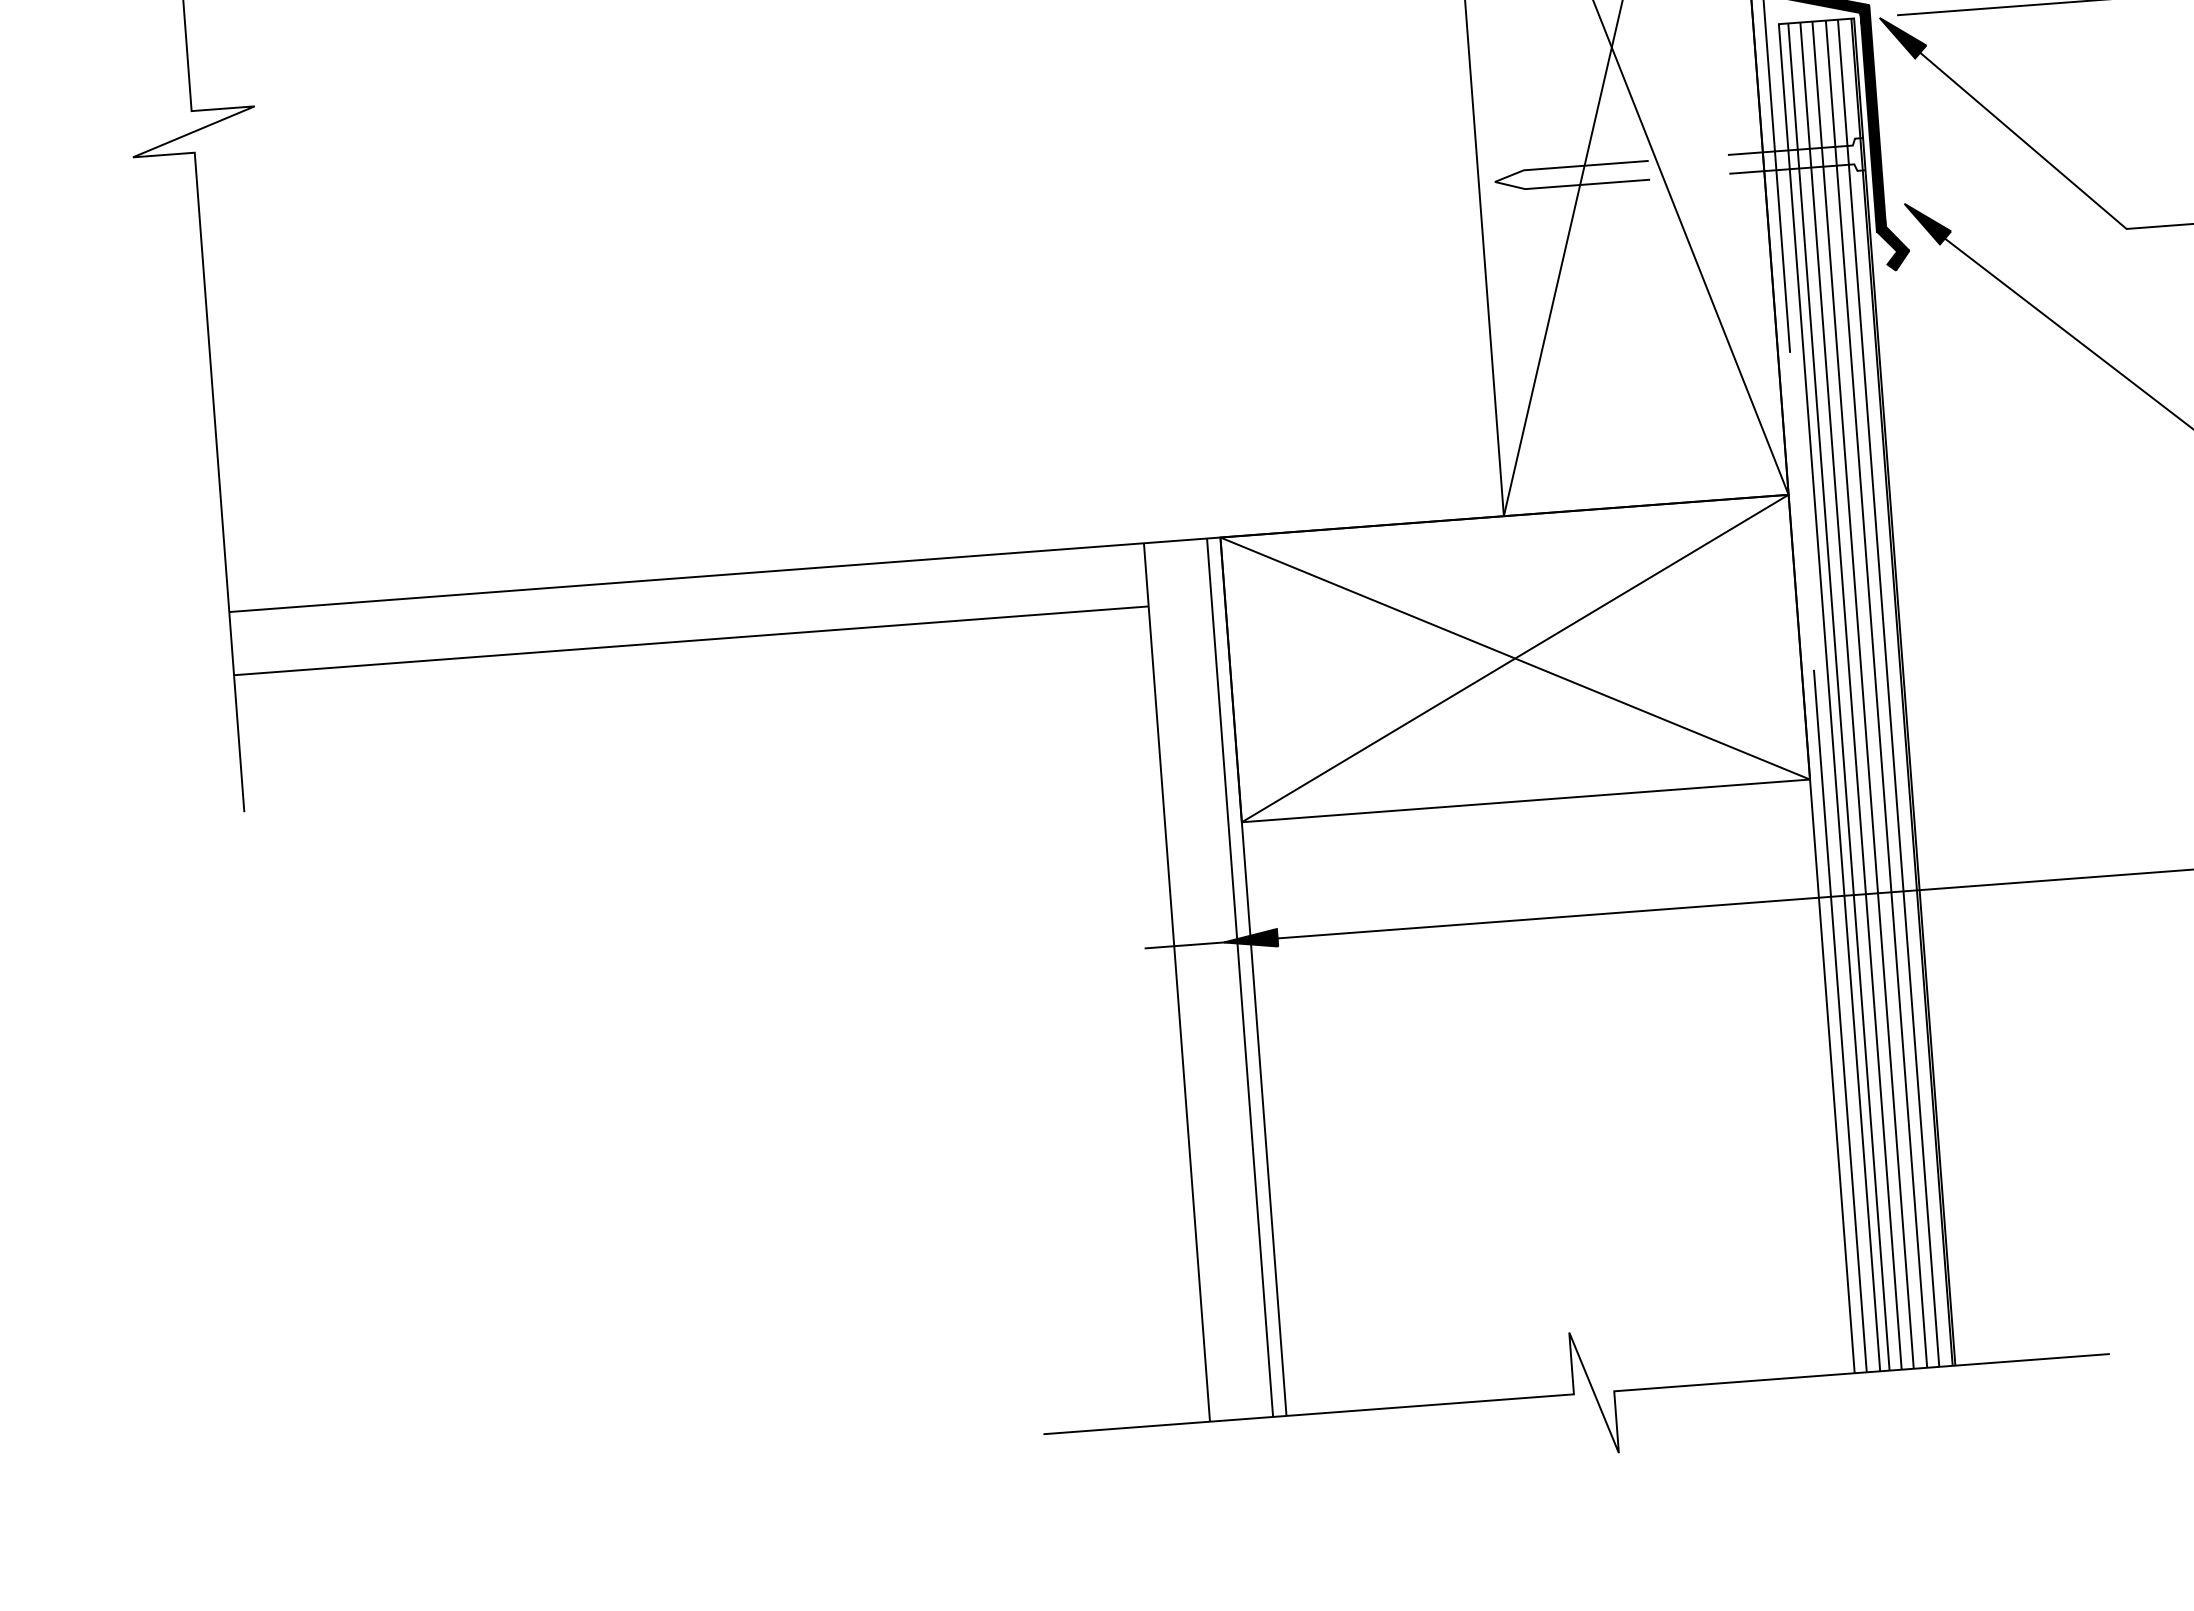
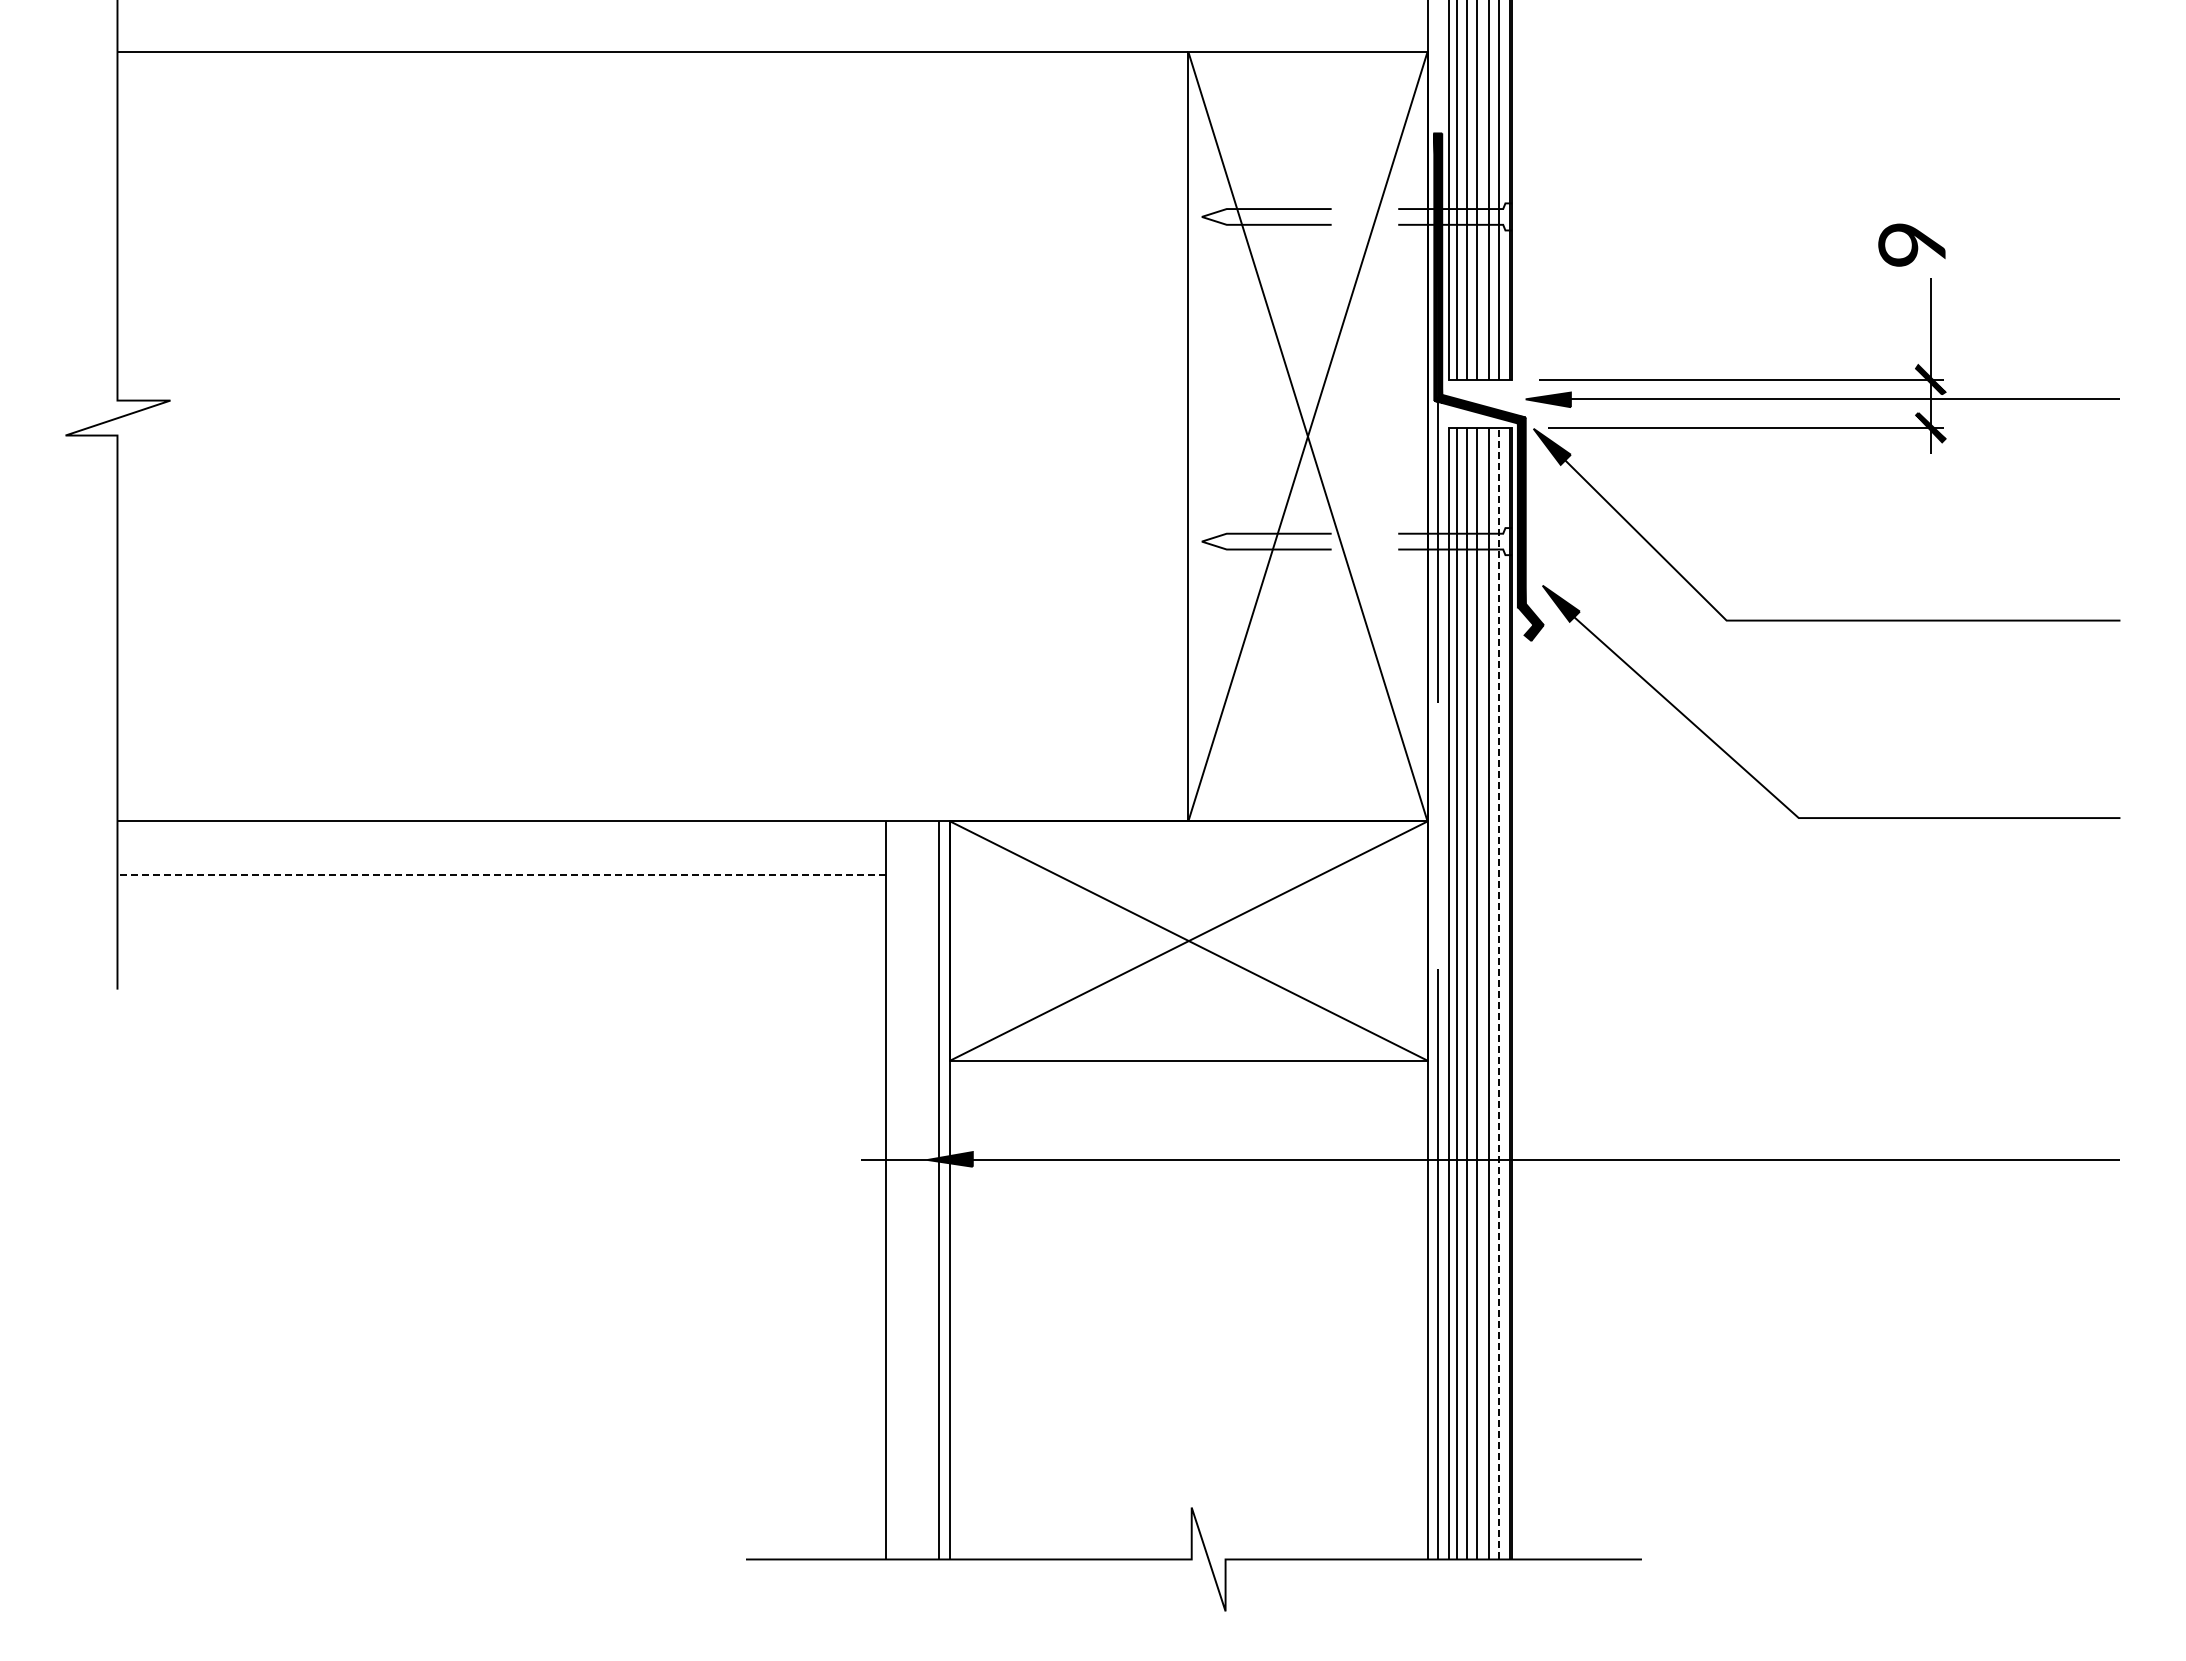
line: (691, 640) -> (501, 874), solid -> dashed
line: (1888, 693) -> (1498, 993), solid -> dashed

